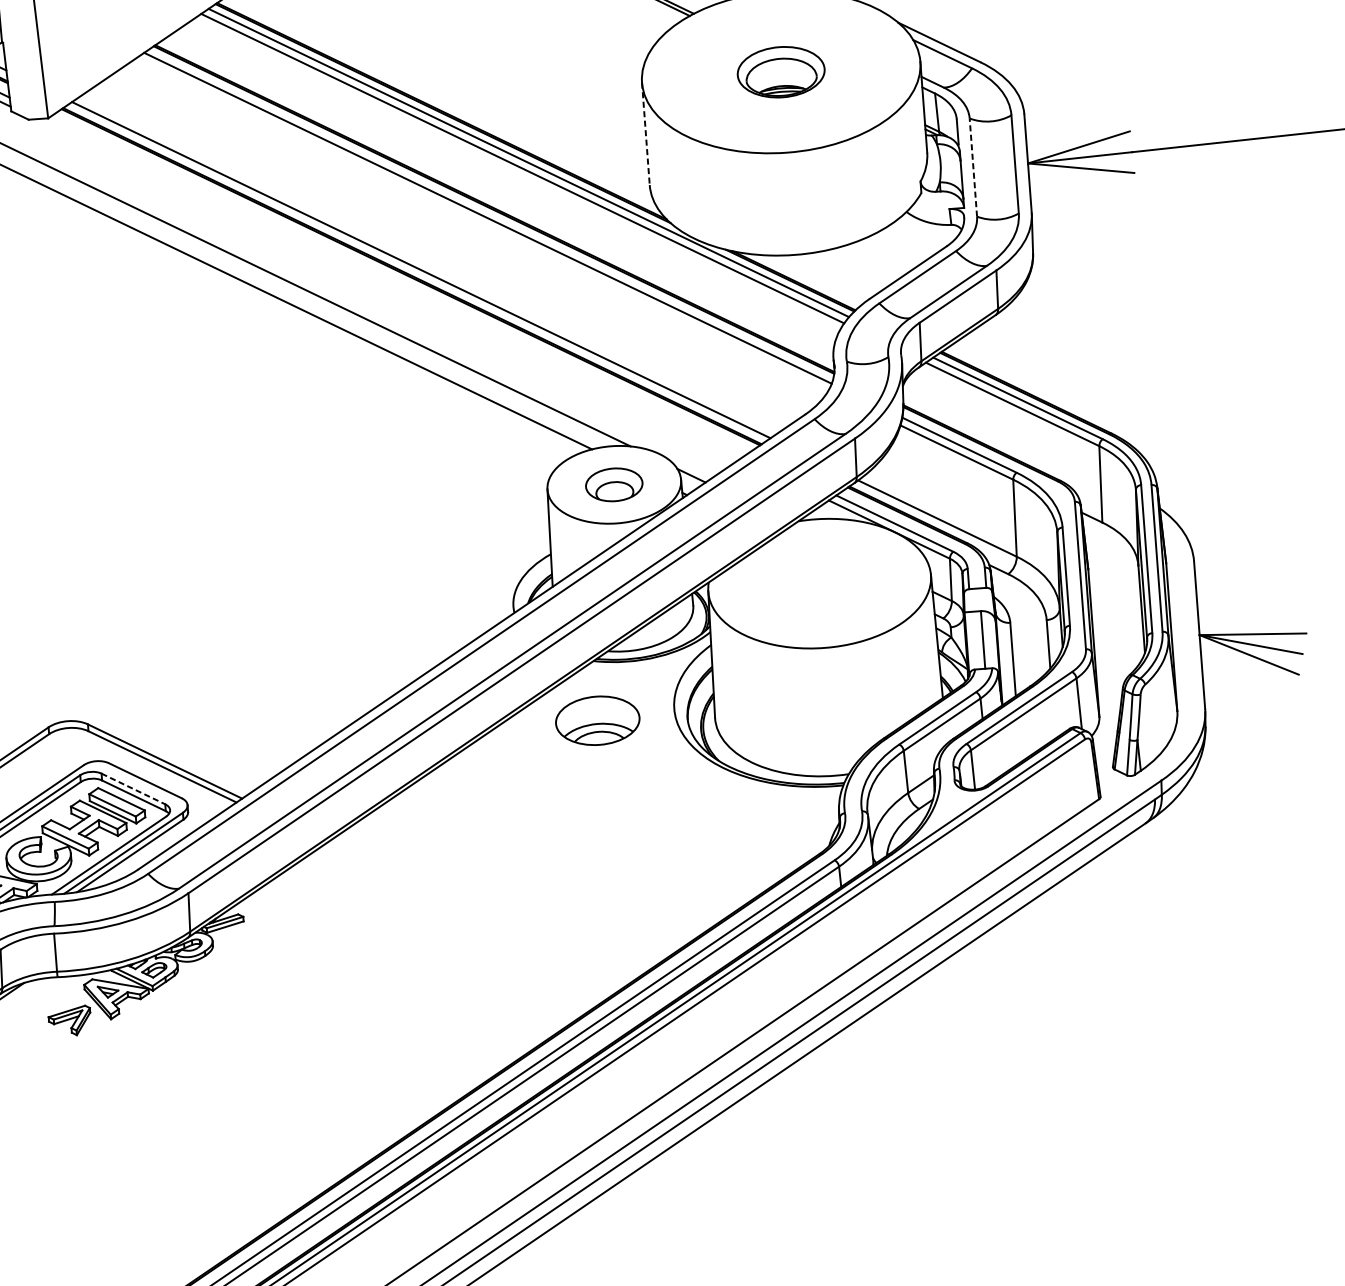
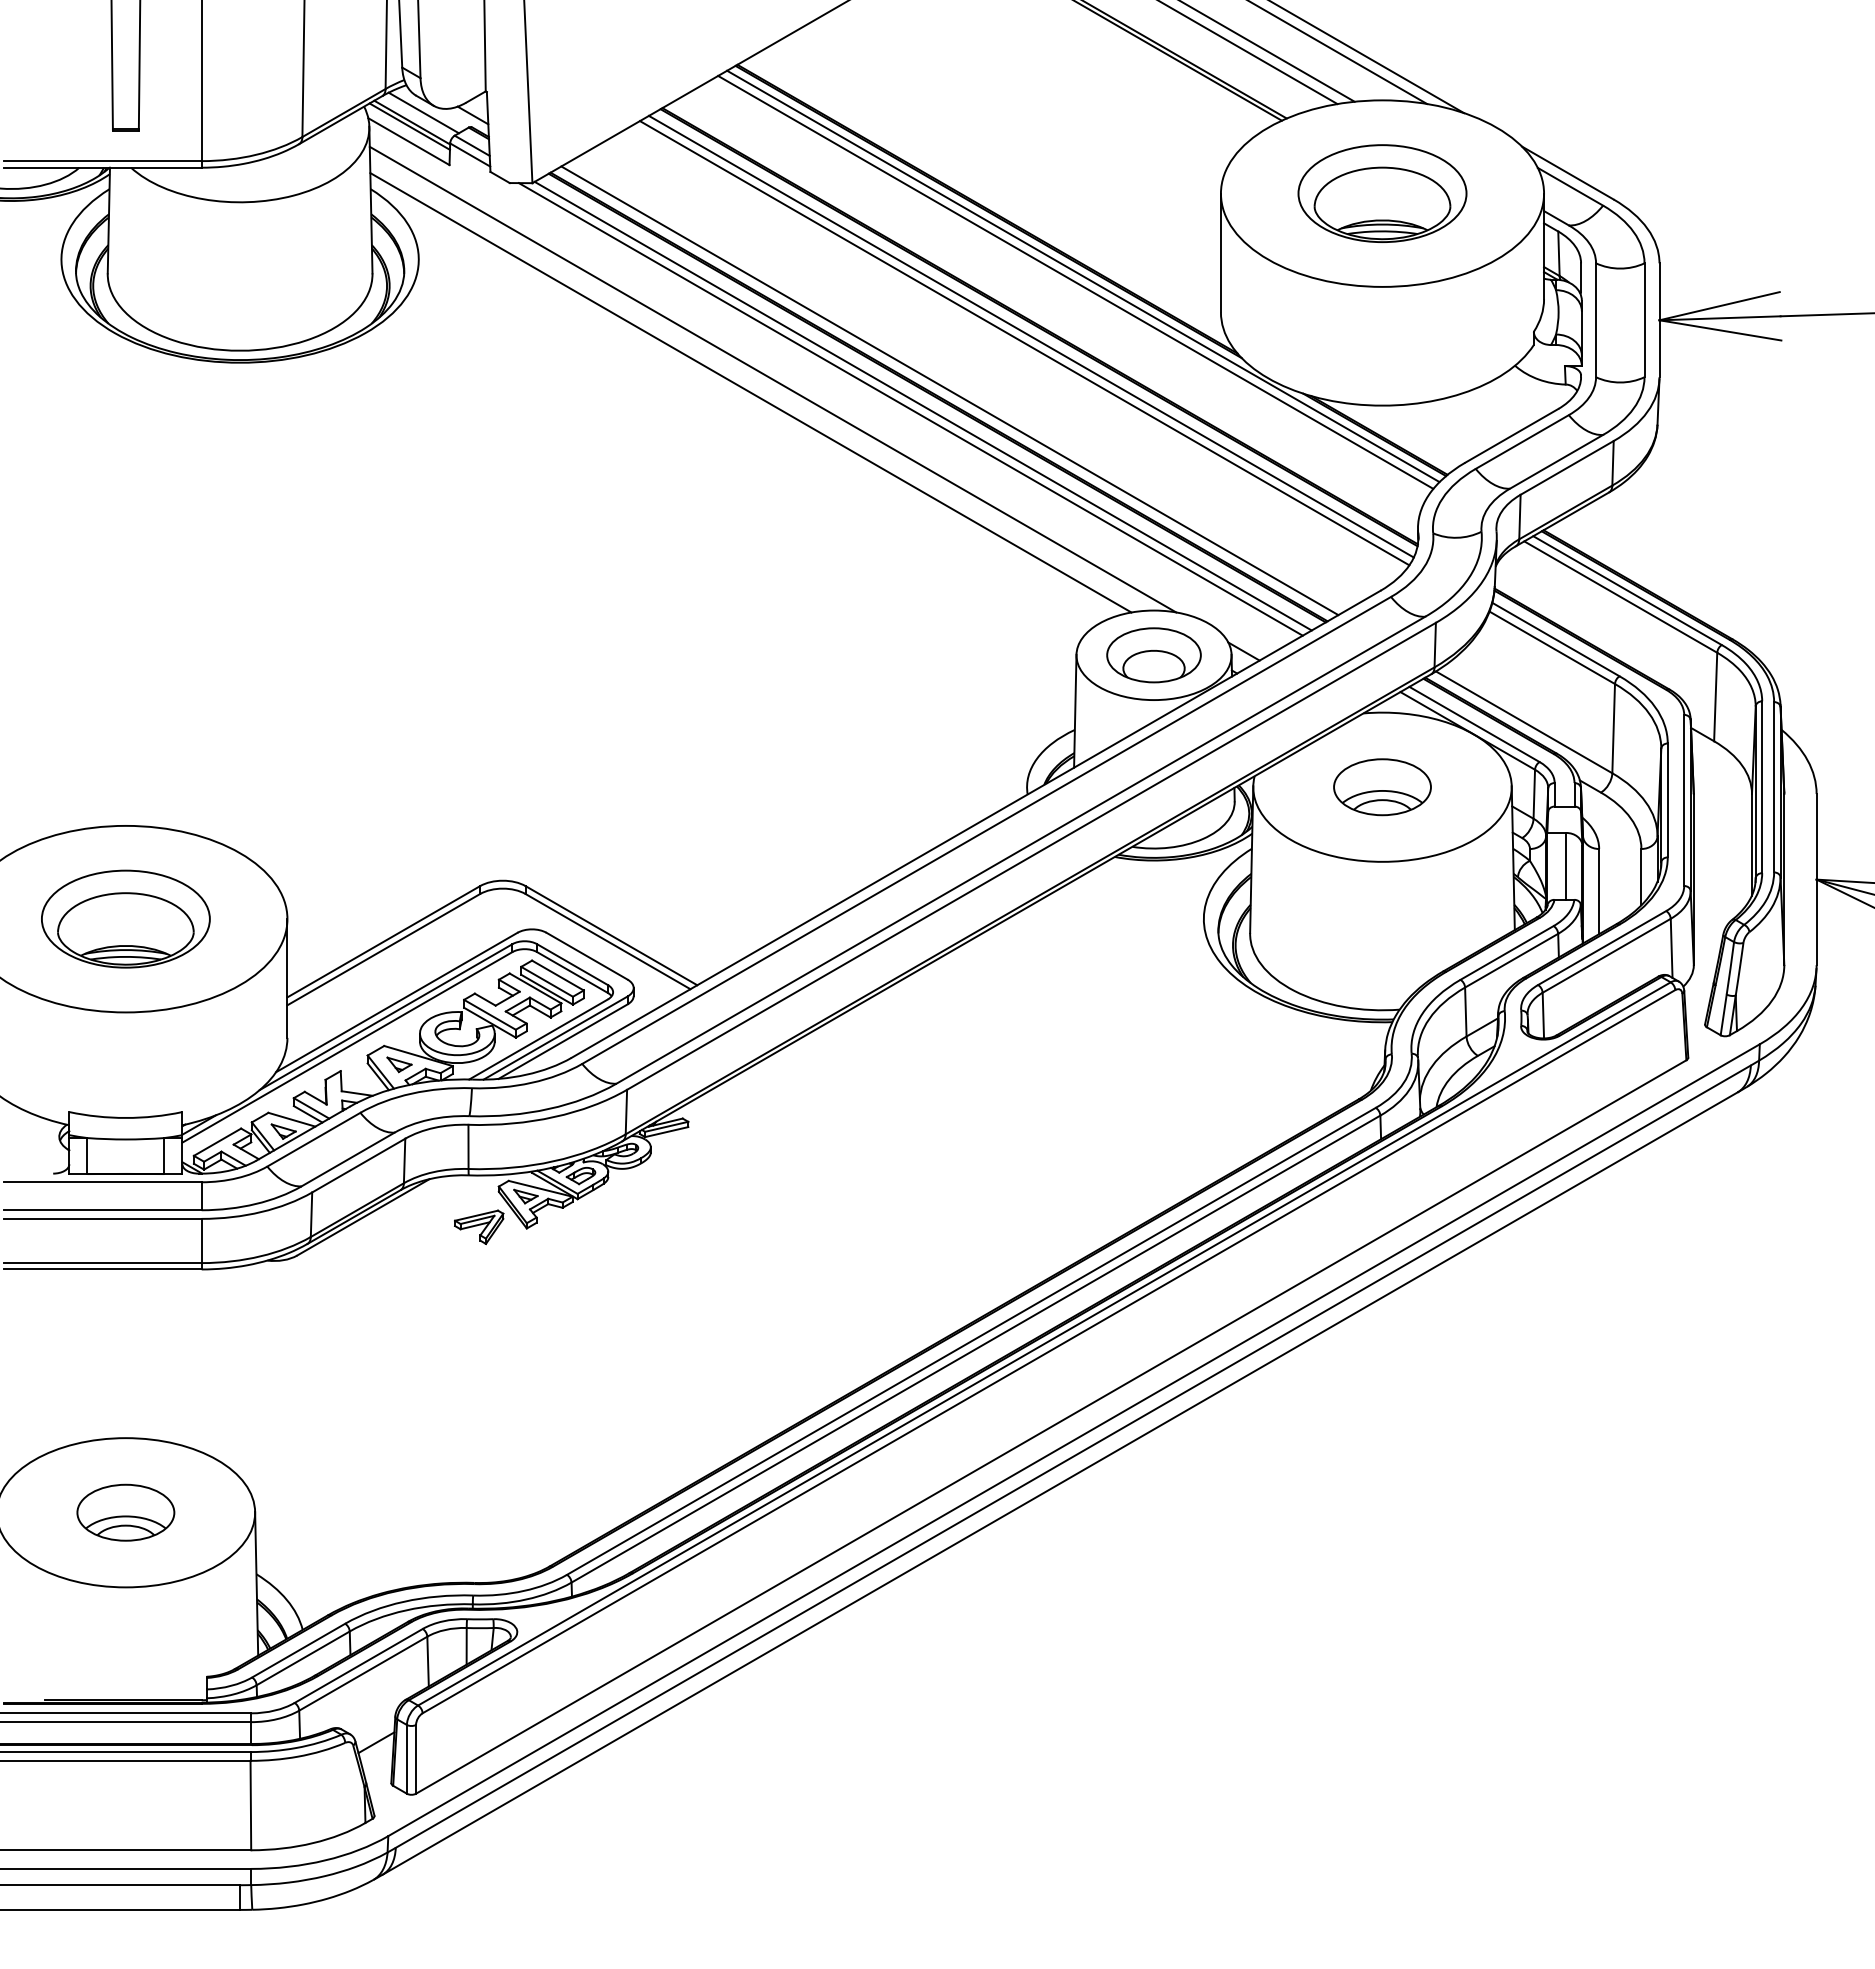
part: (781, 72) -> (1382, 193), size x1.67
line: (645, 134) -> (1220, 253), dashed -> solid
line: (973, 167) -> (1596, 320), dashed -> solid
line: (482, 224) -> (1024, 343), added
line: (398, 284) -> (922, 405), added
line: (388, 288) -> (910, 409), added
part: (613, 485) -> (1153, 655), size x1.43
part: (597, 720) -> (1382, 787), moved
line: (133, 788) -> (572, 964), dashed -> solid

